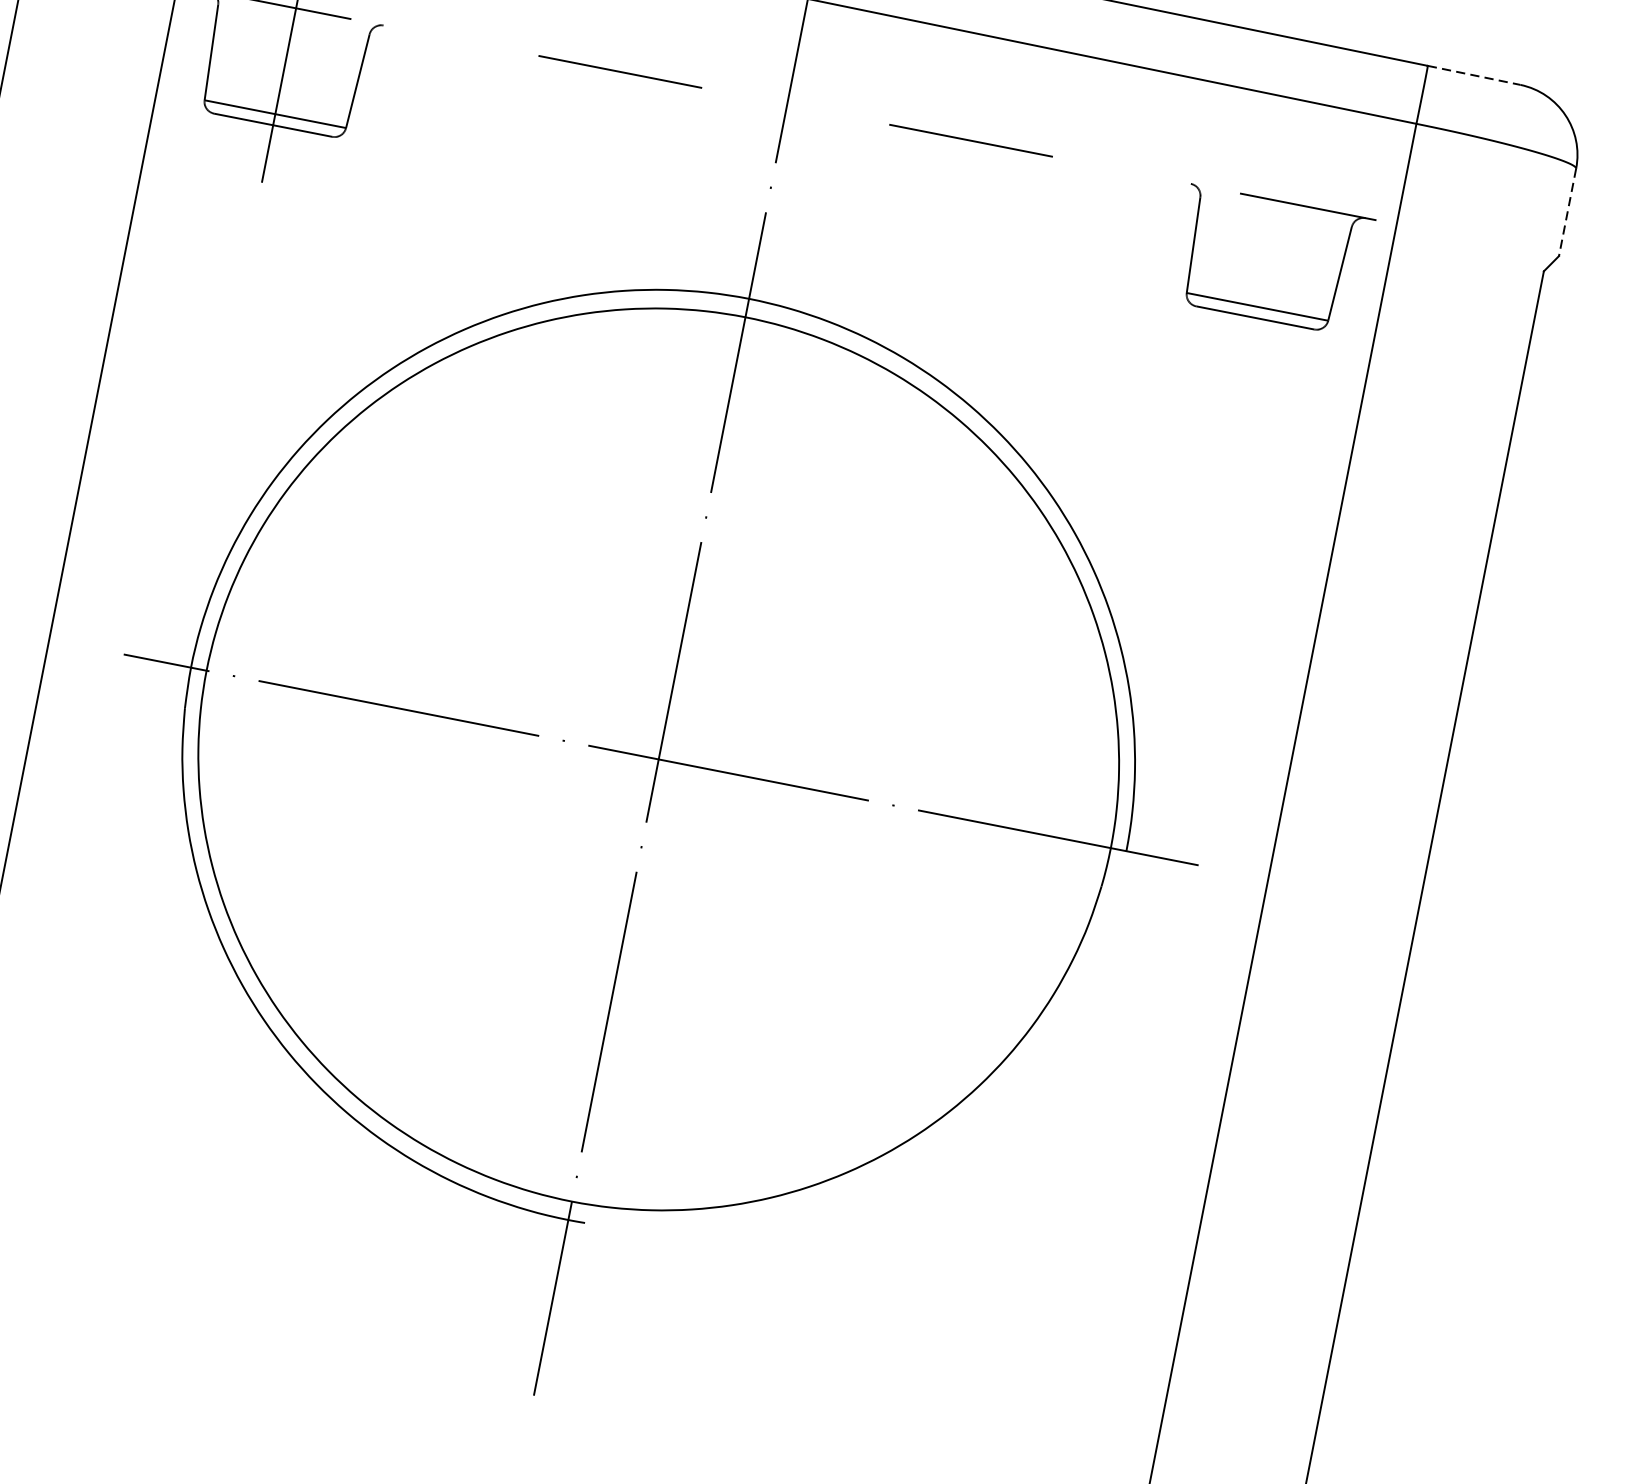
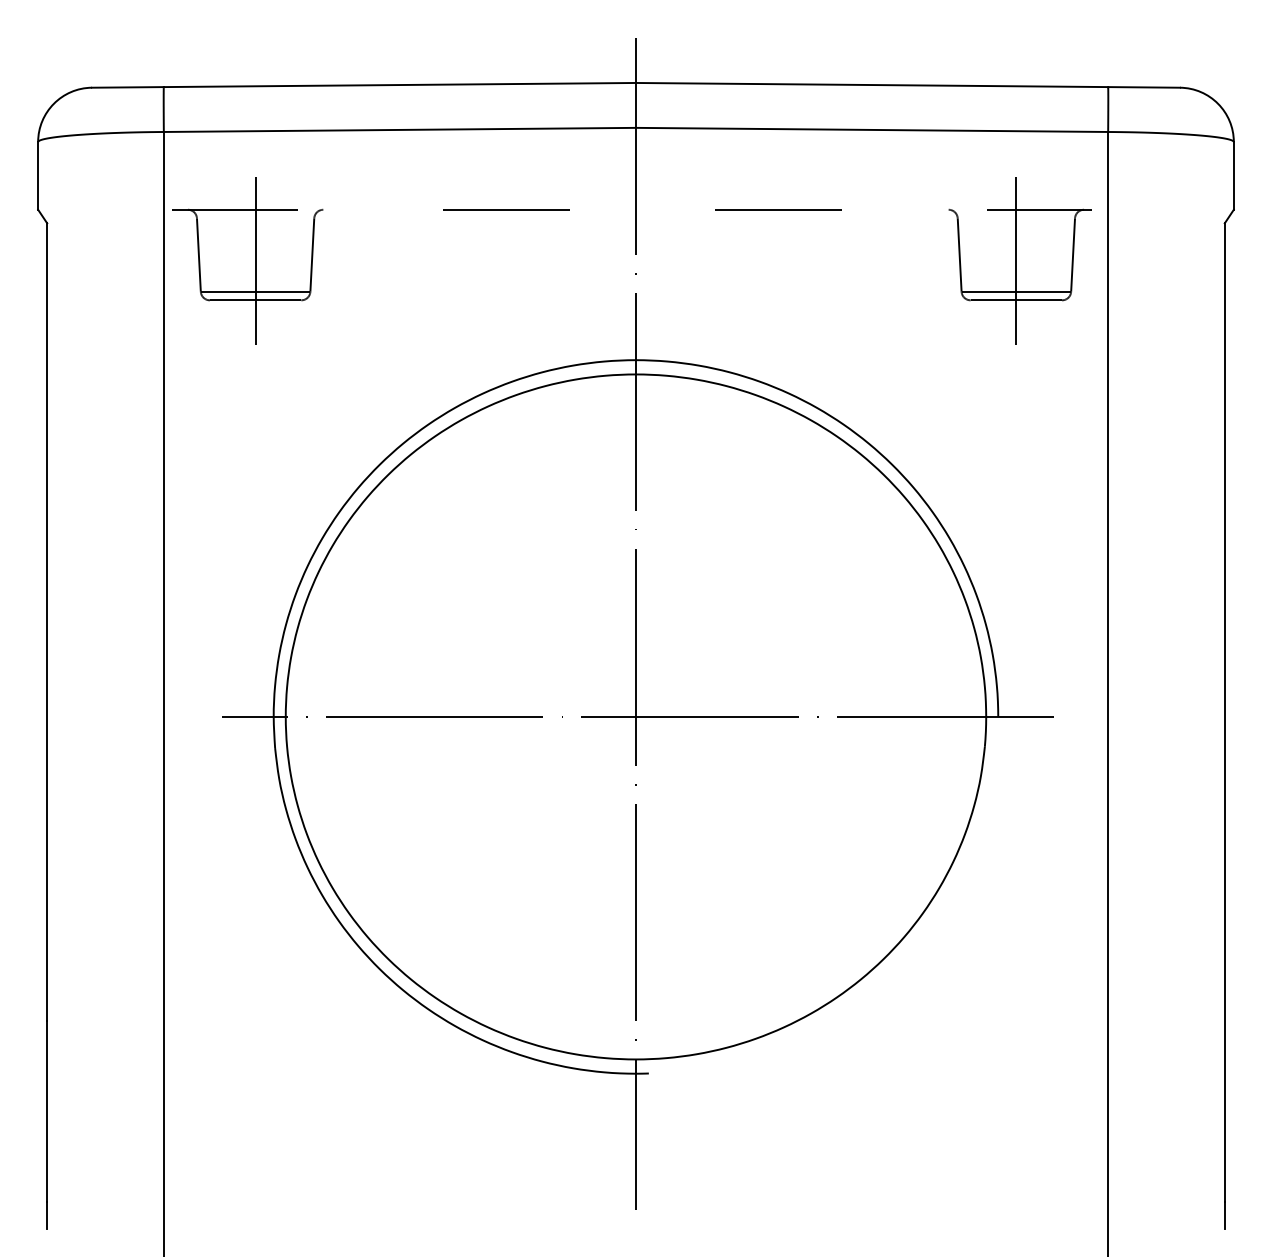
line: (1474, 75) -> (1144, 87), dashed -> solid
line: (1567, 211) -> (1233, 175), dashed -> solid
line: (1265, 266) -> (1016, 260), added

